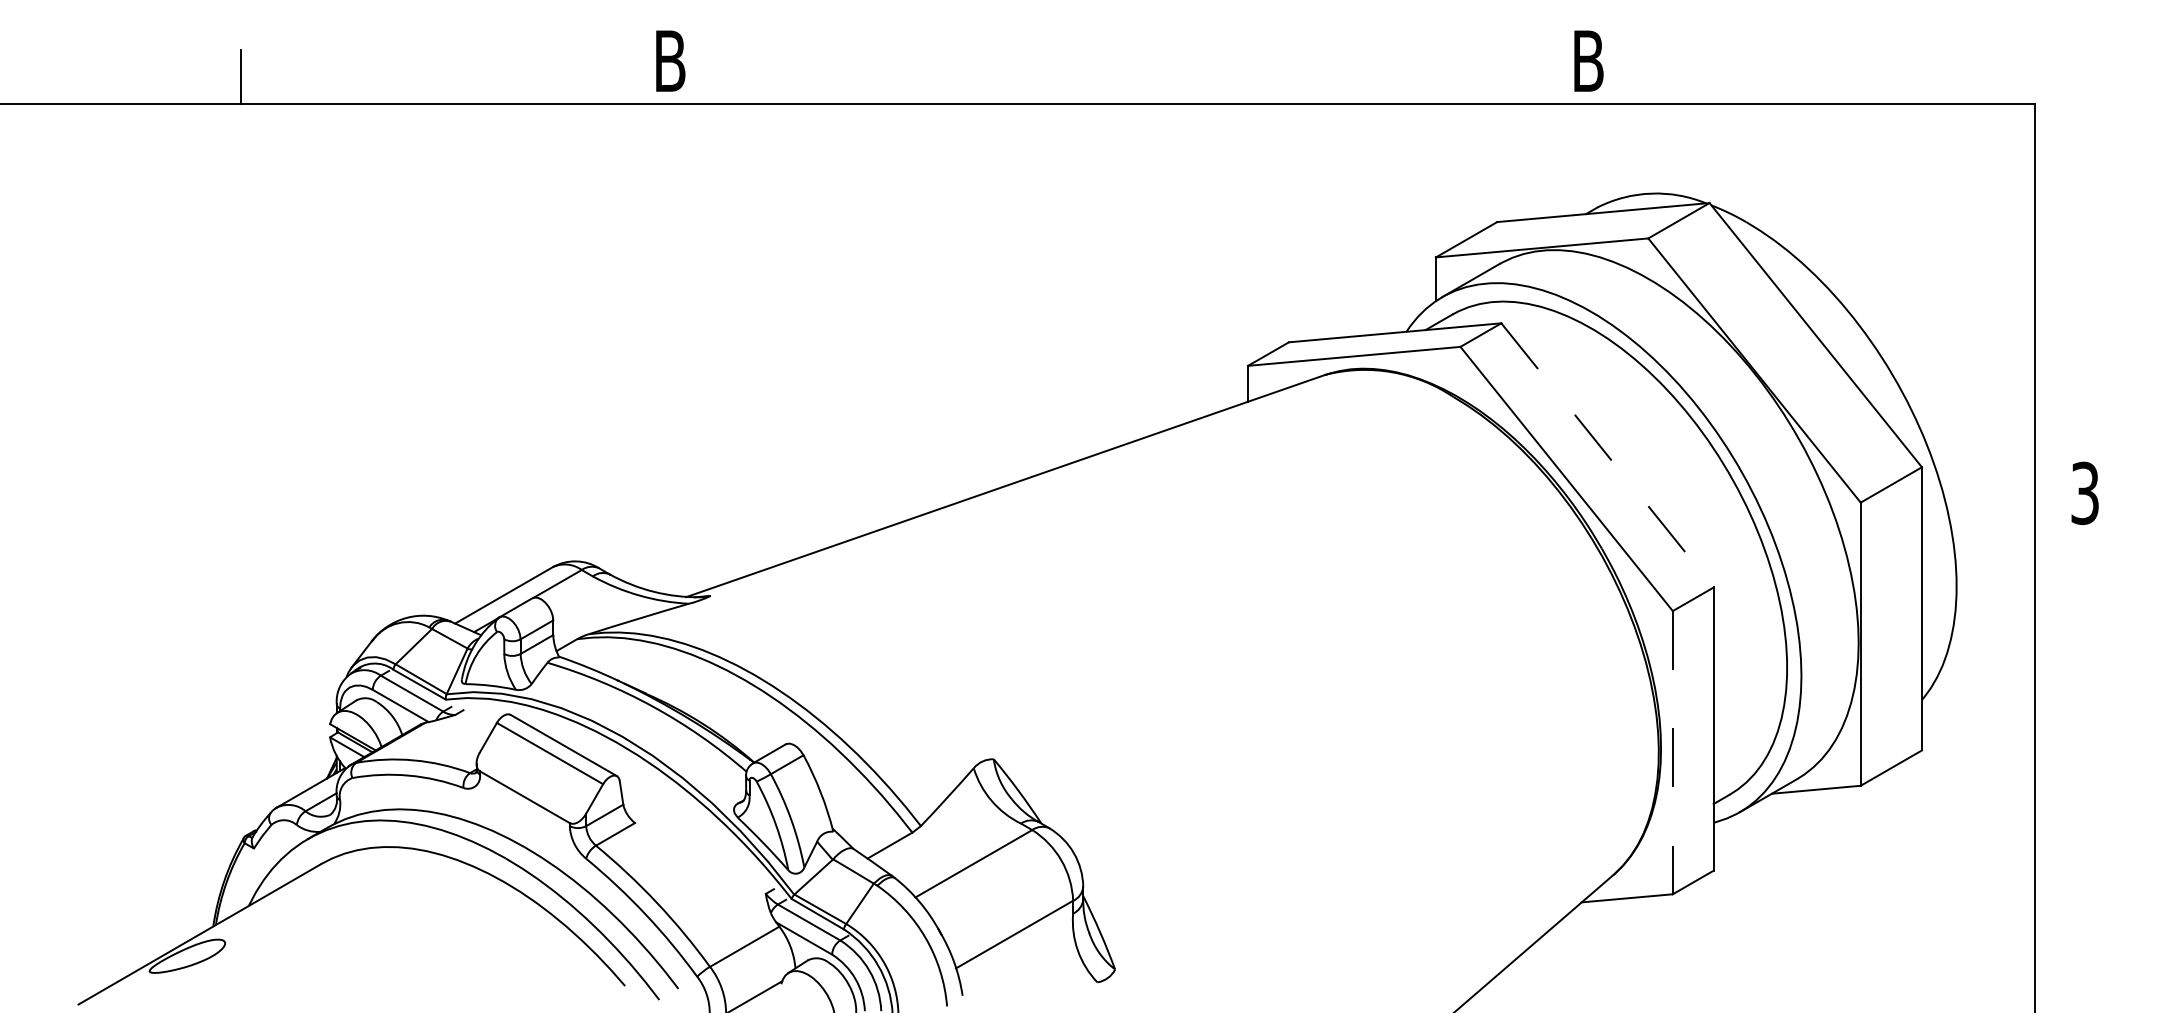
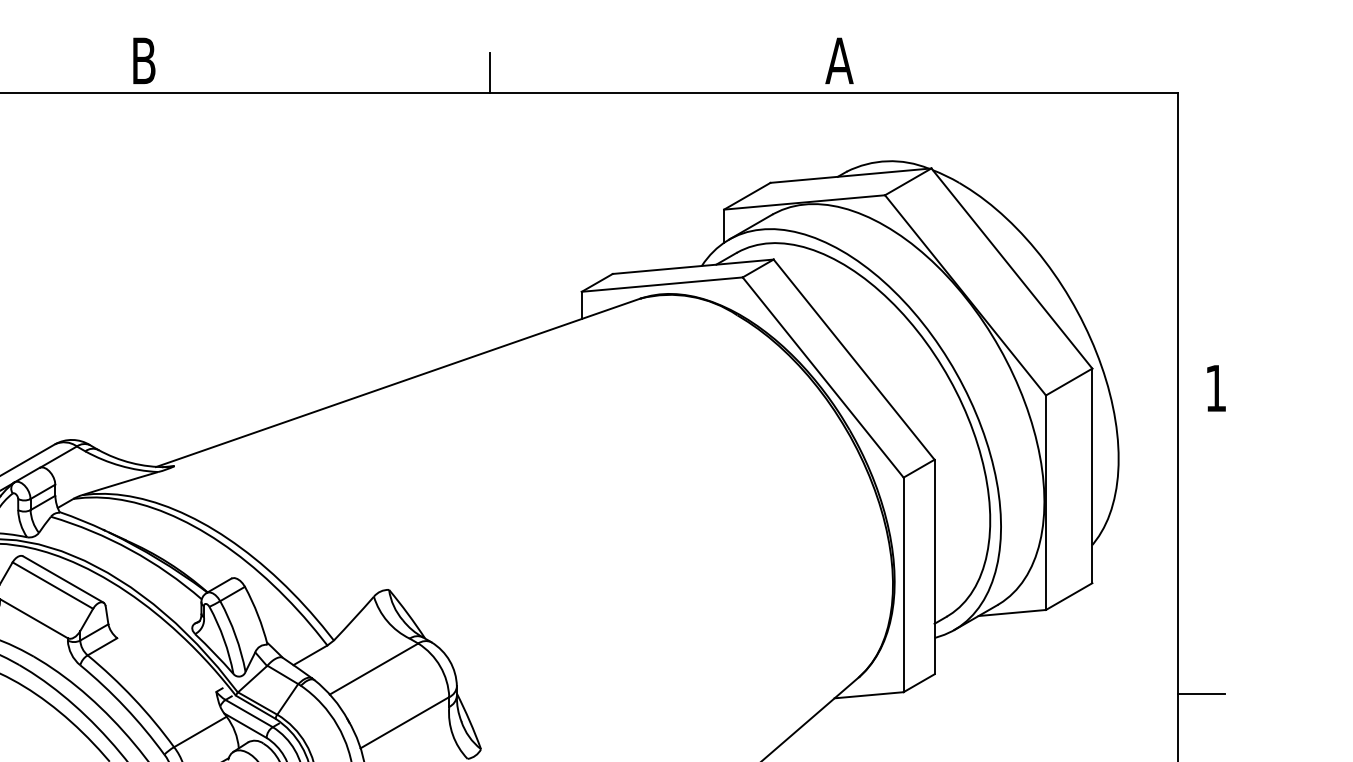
text: (1587, 60) -> (838, 60), B -> A
line: (1126, 77) -> (489, 73), added
line: (1607, 455) -> (854, 359), dashed -> solid
text: (2084, 493) -> (1215, 388), 3 -> 1
line: (1672, 752) -> (903, 584), dashed -> solid
line: (2065, 896) -> (1201, 693), added

